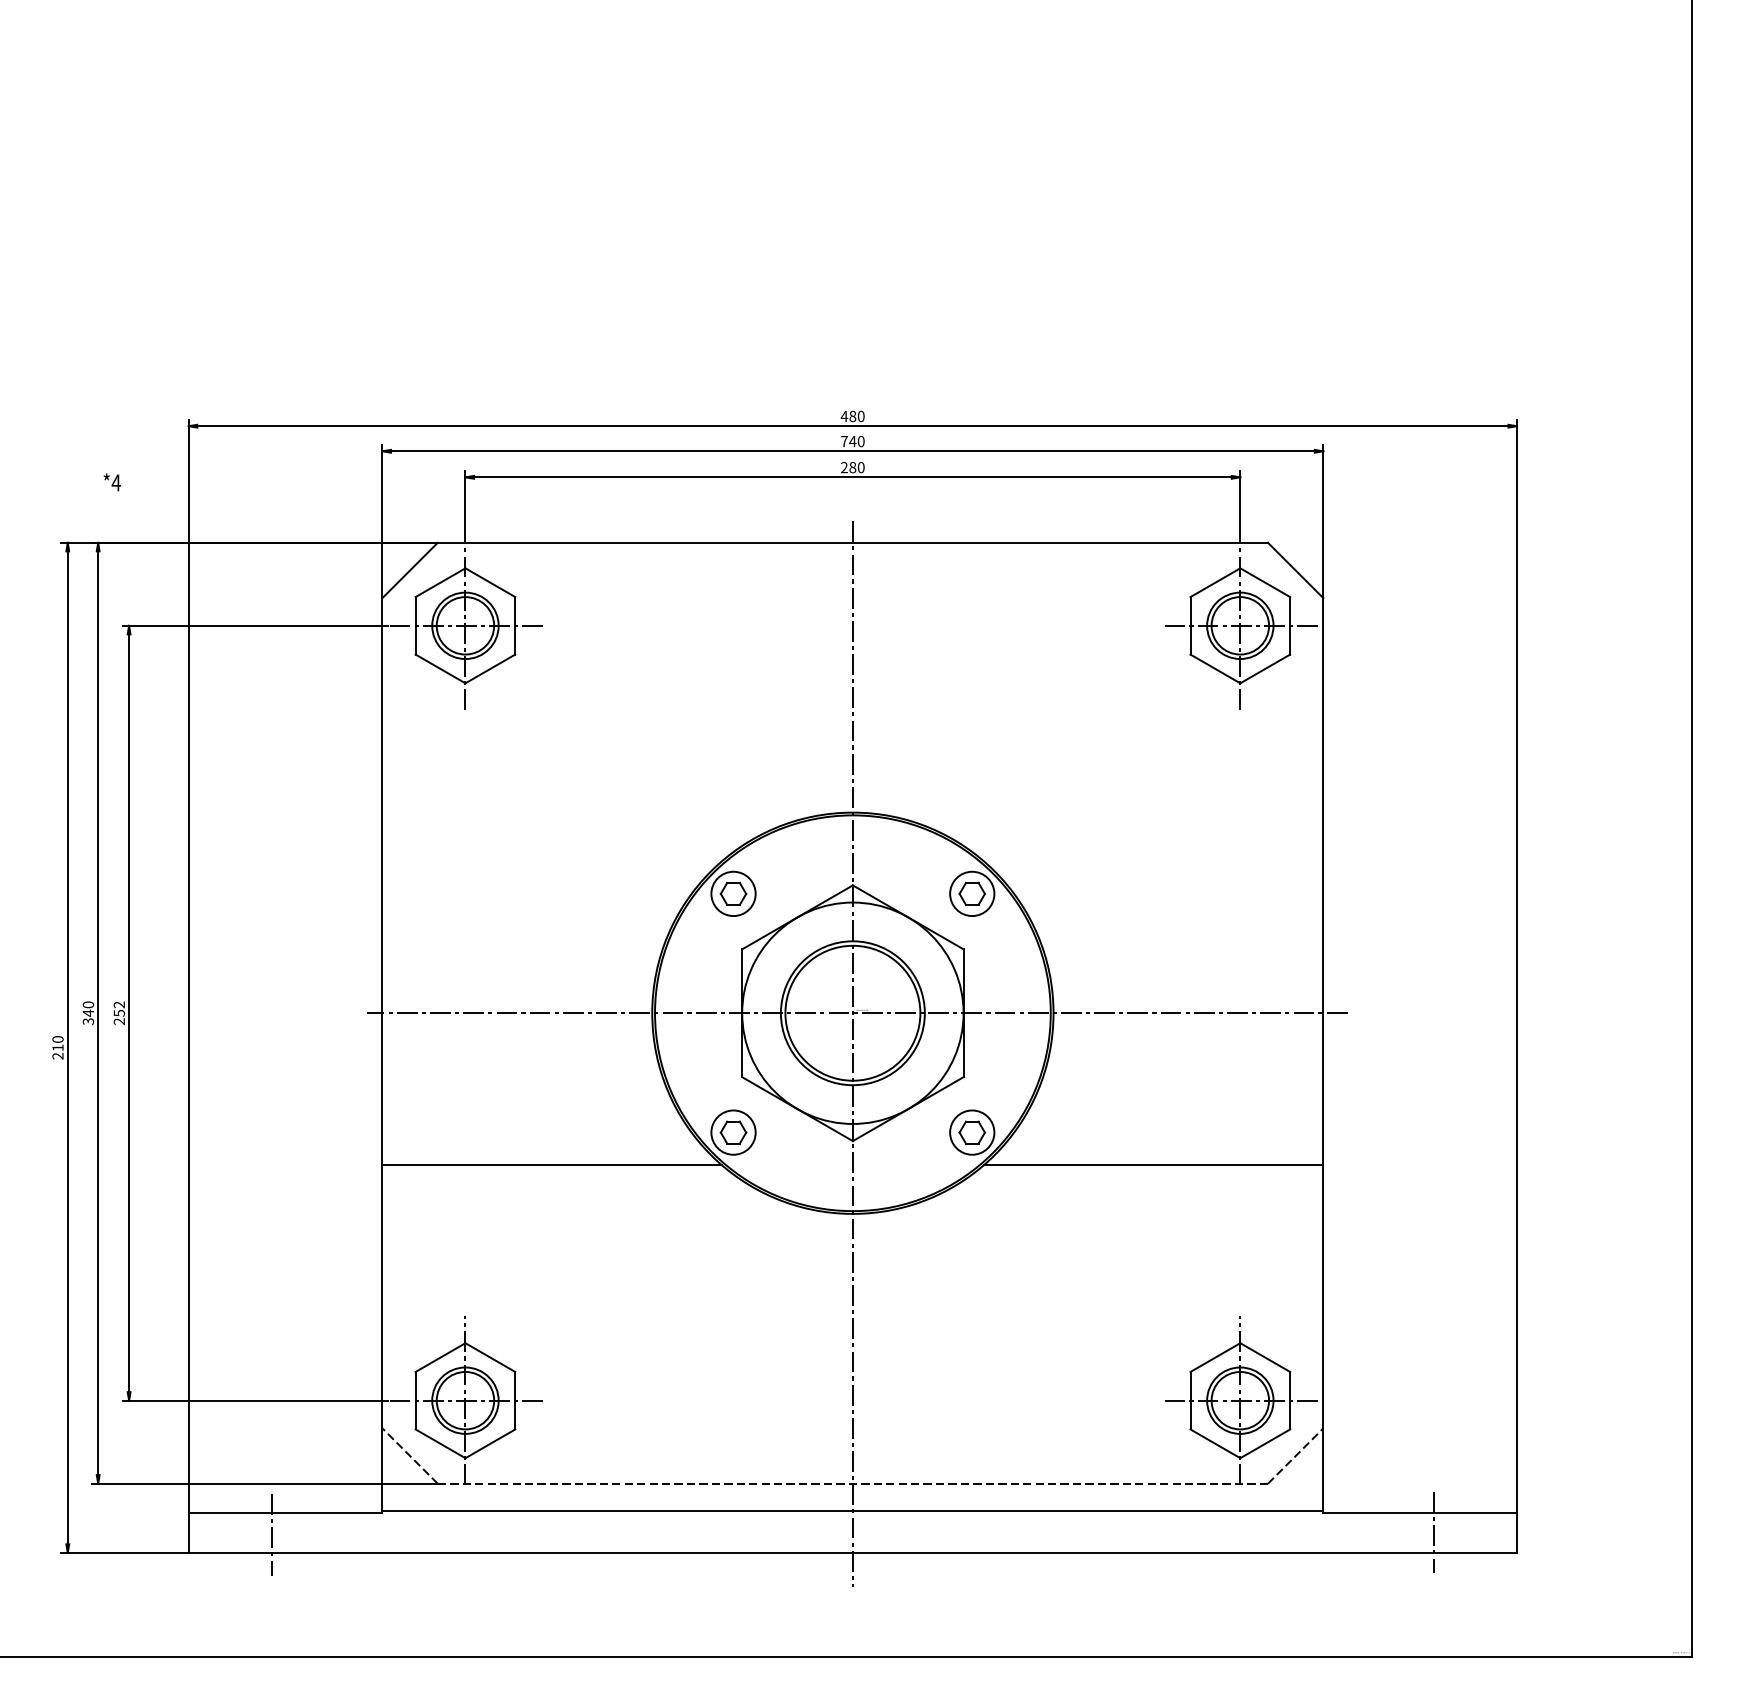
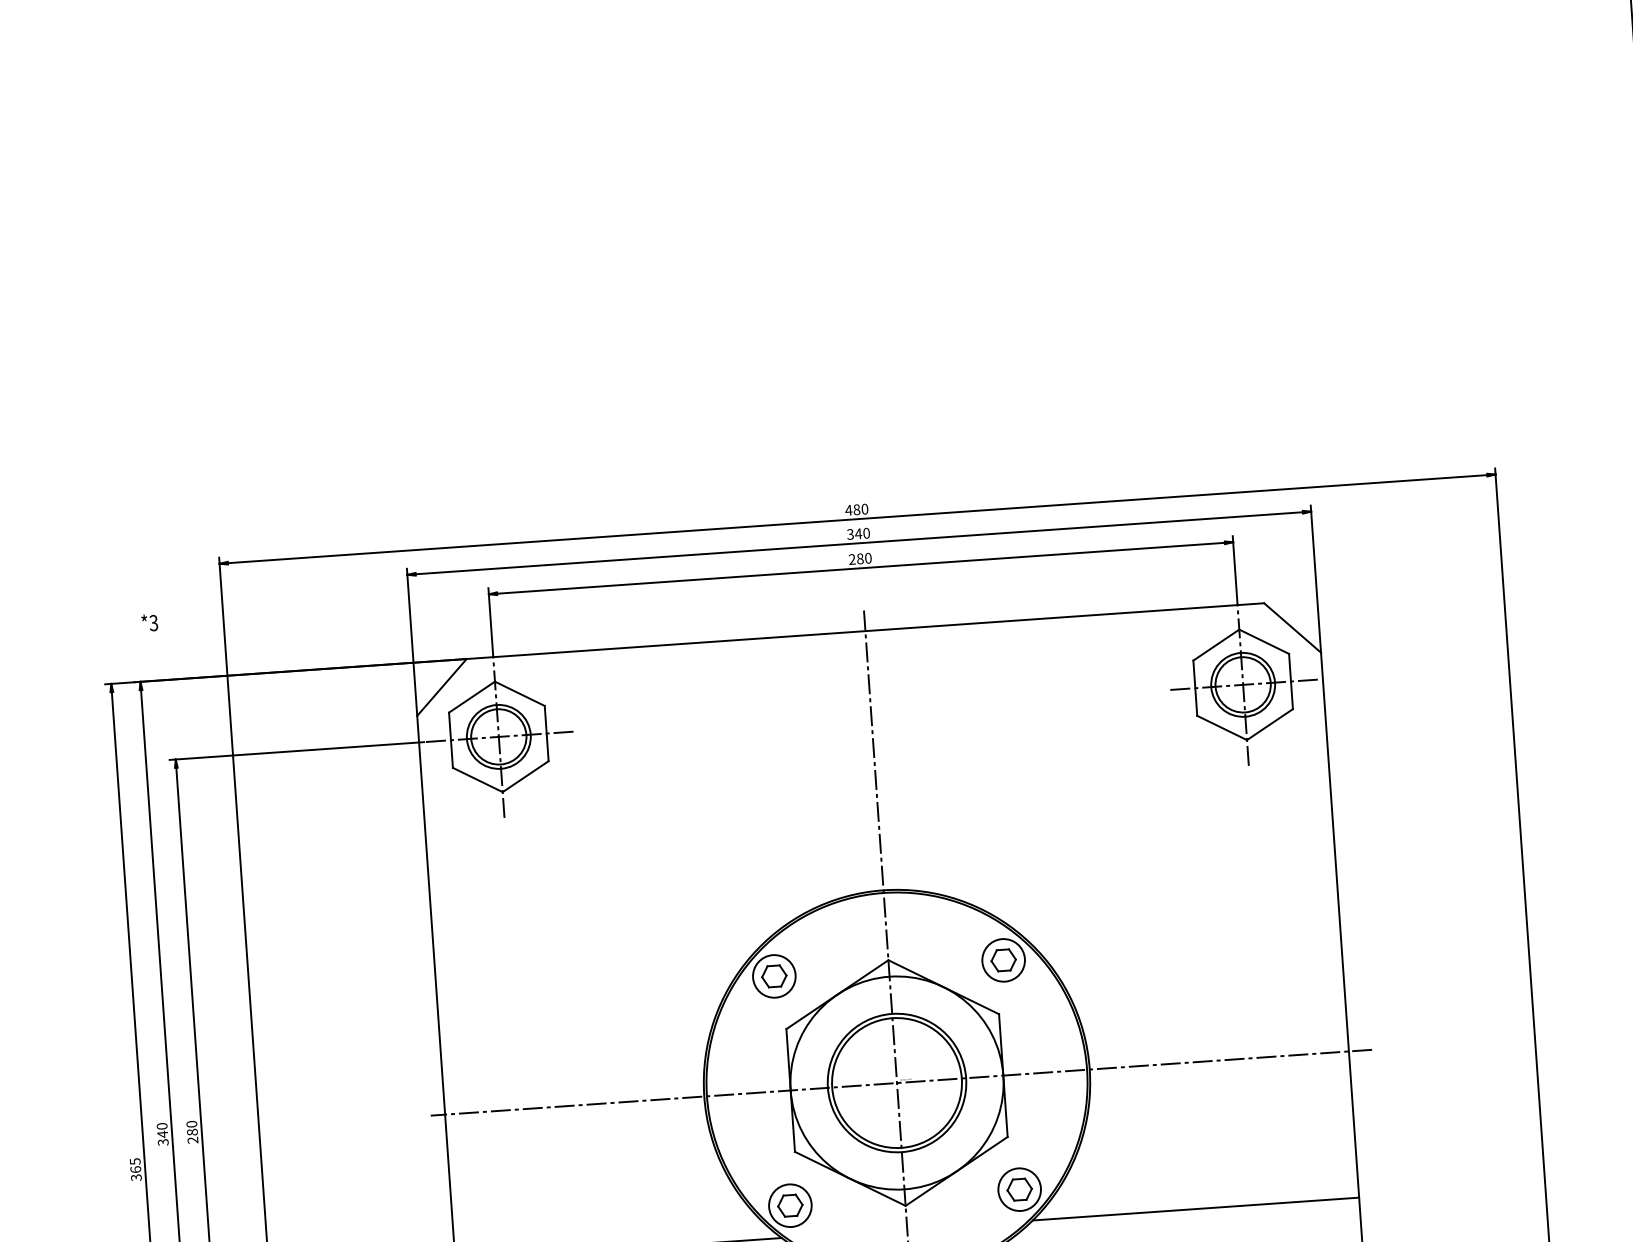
text: (844, 441) -> (850, 534), 740 -> 340
text: (115, 482) -> (153, 622), *4 -> *3
text: (118, 1008) -> (191, 1127), 252 -> 280
text: (57, 1047) -> (135, 1169), 210 -> 365

